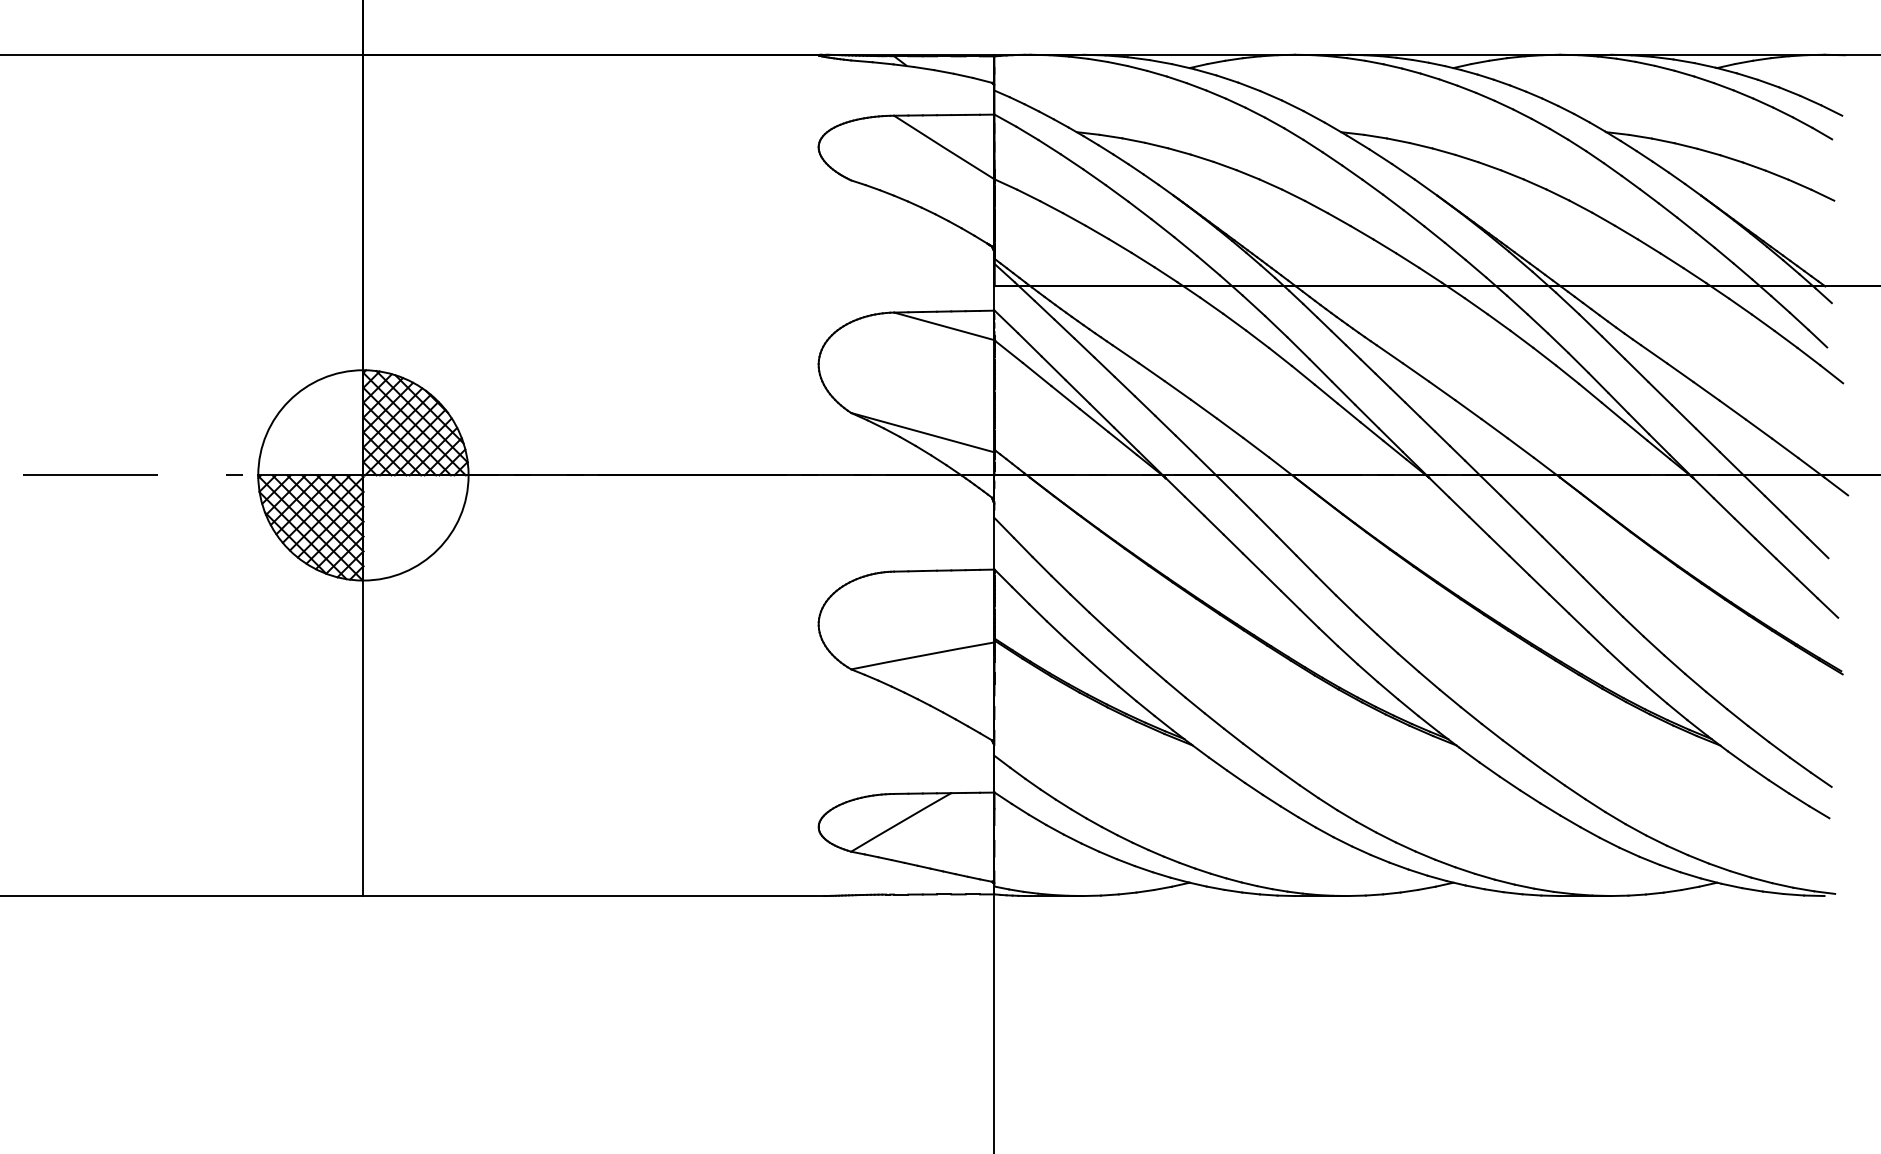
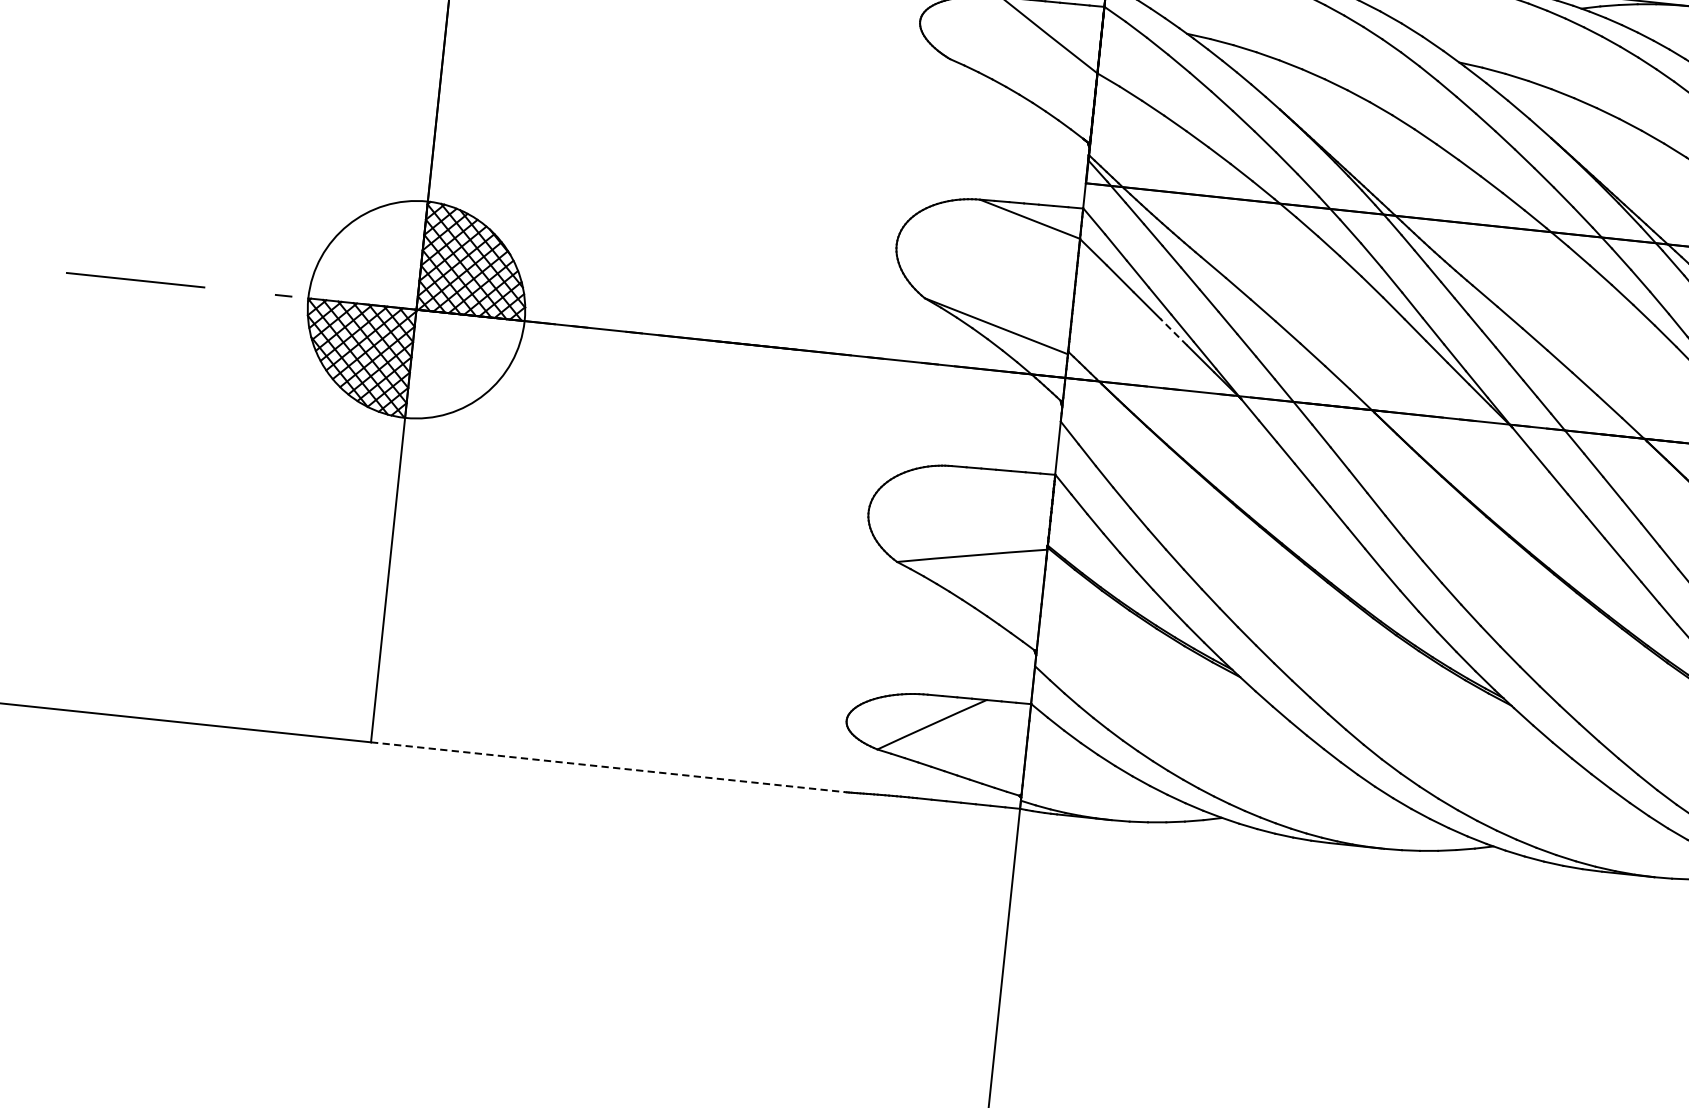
line: (1093, 420) -> (1173, 332), solid -> dashed
line: (594, 896) -> (608, 767), solid -> dashed

